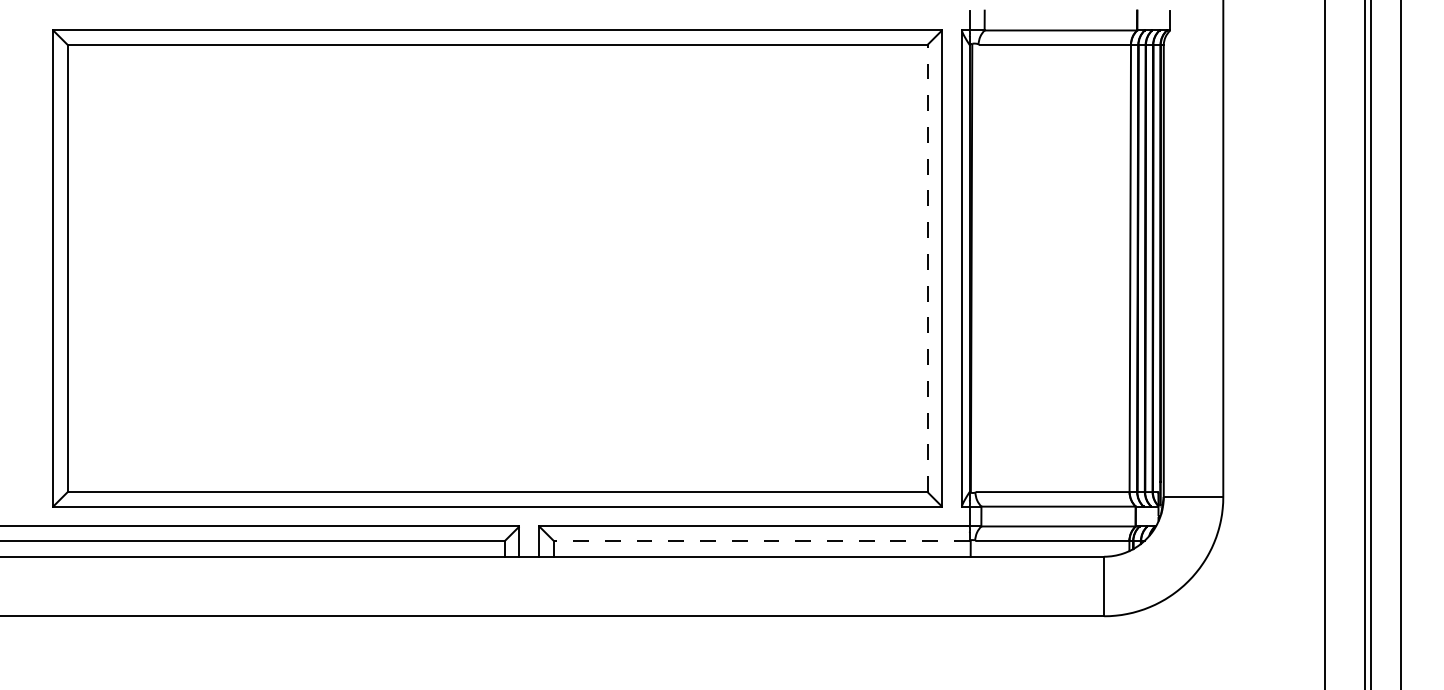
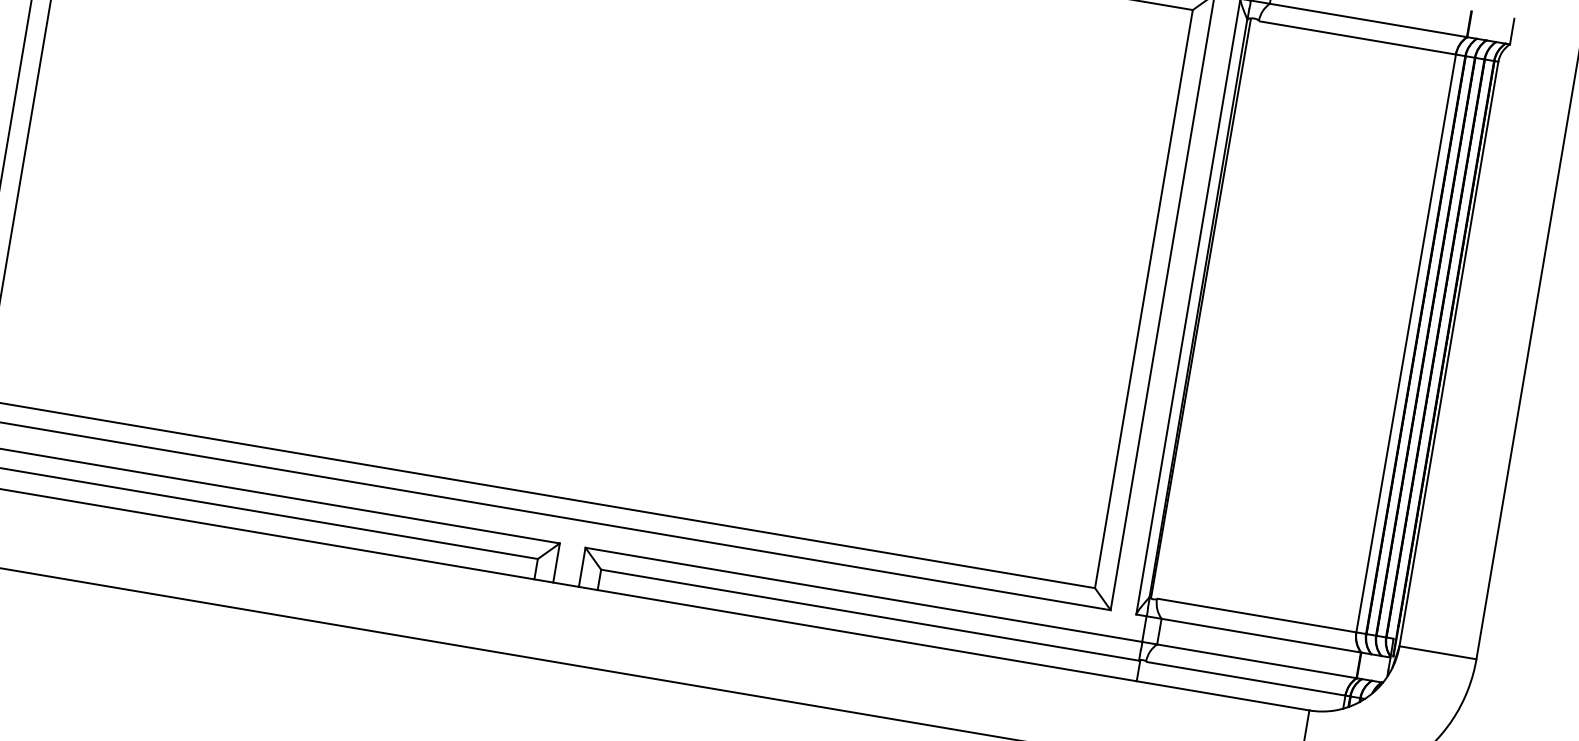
line: (927, 268) -> (1143, 299), dashed -> solid
line: (761, 540) -> (869, 614), dashed -> solid

